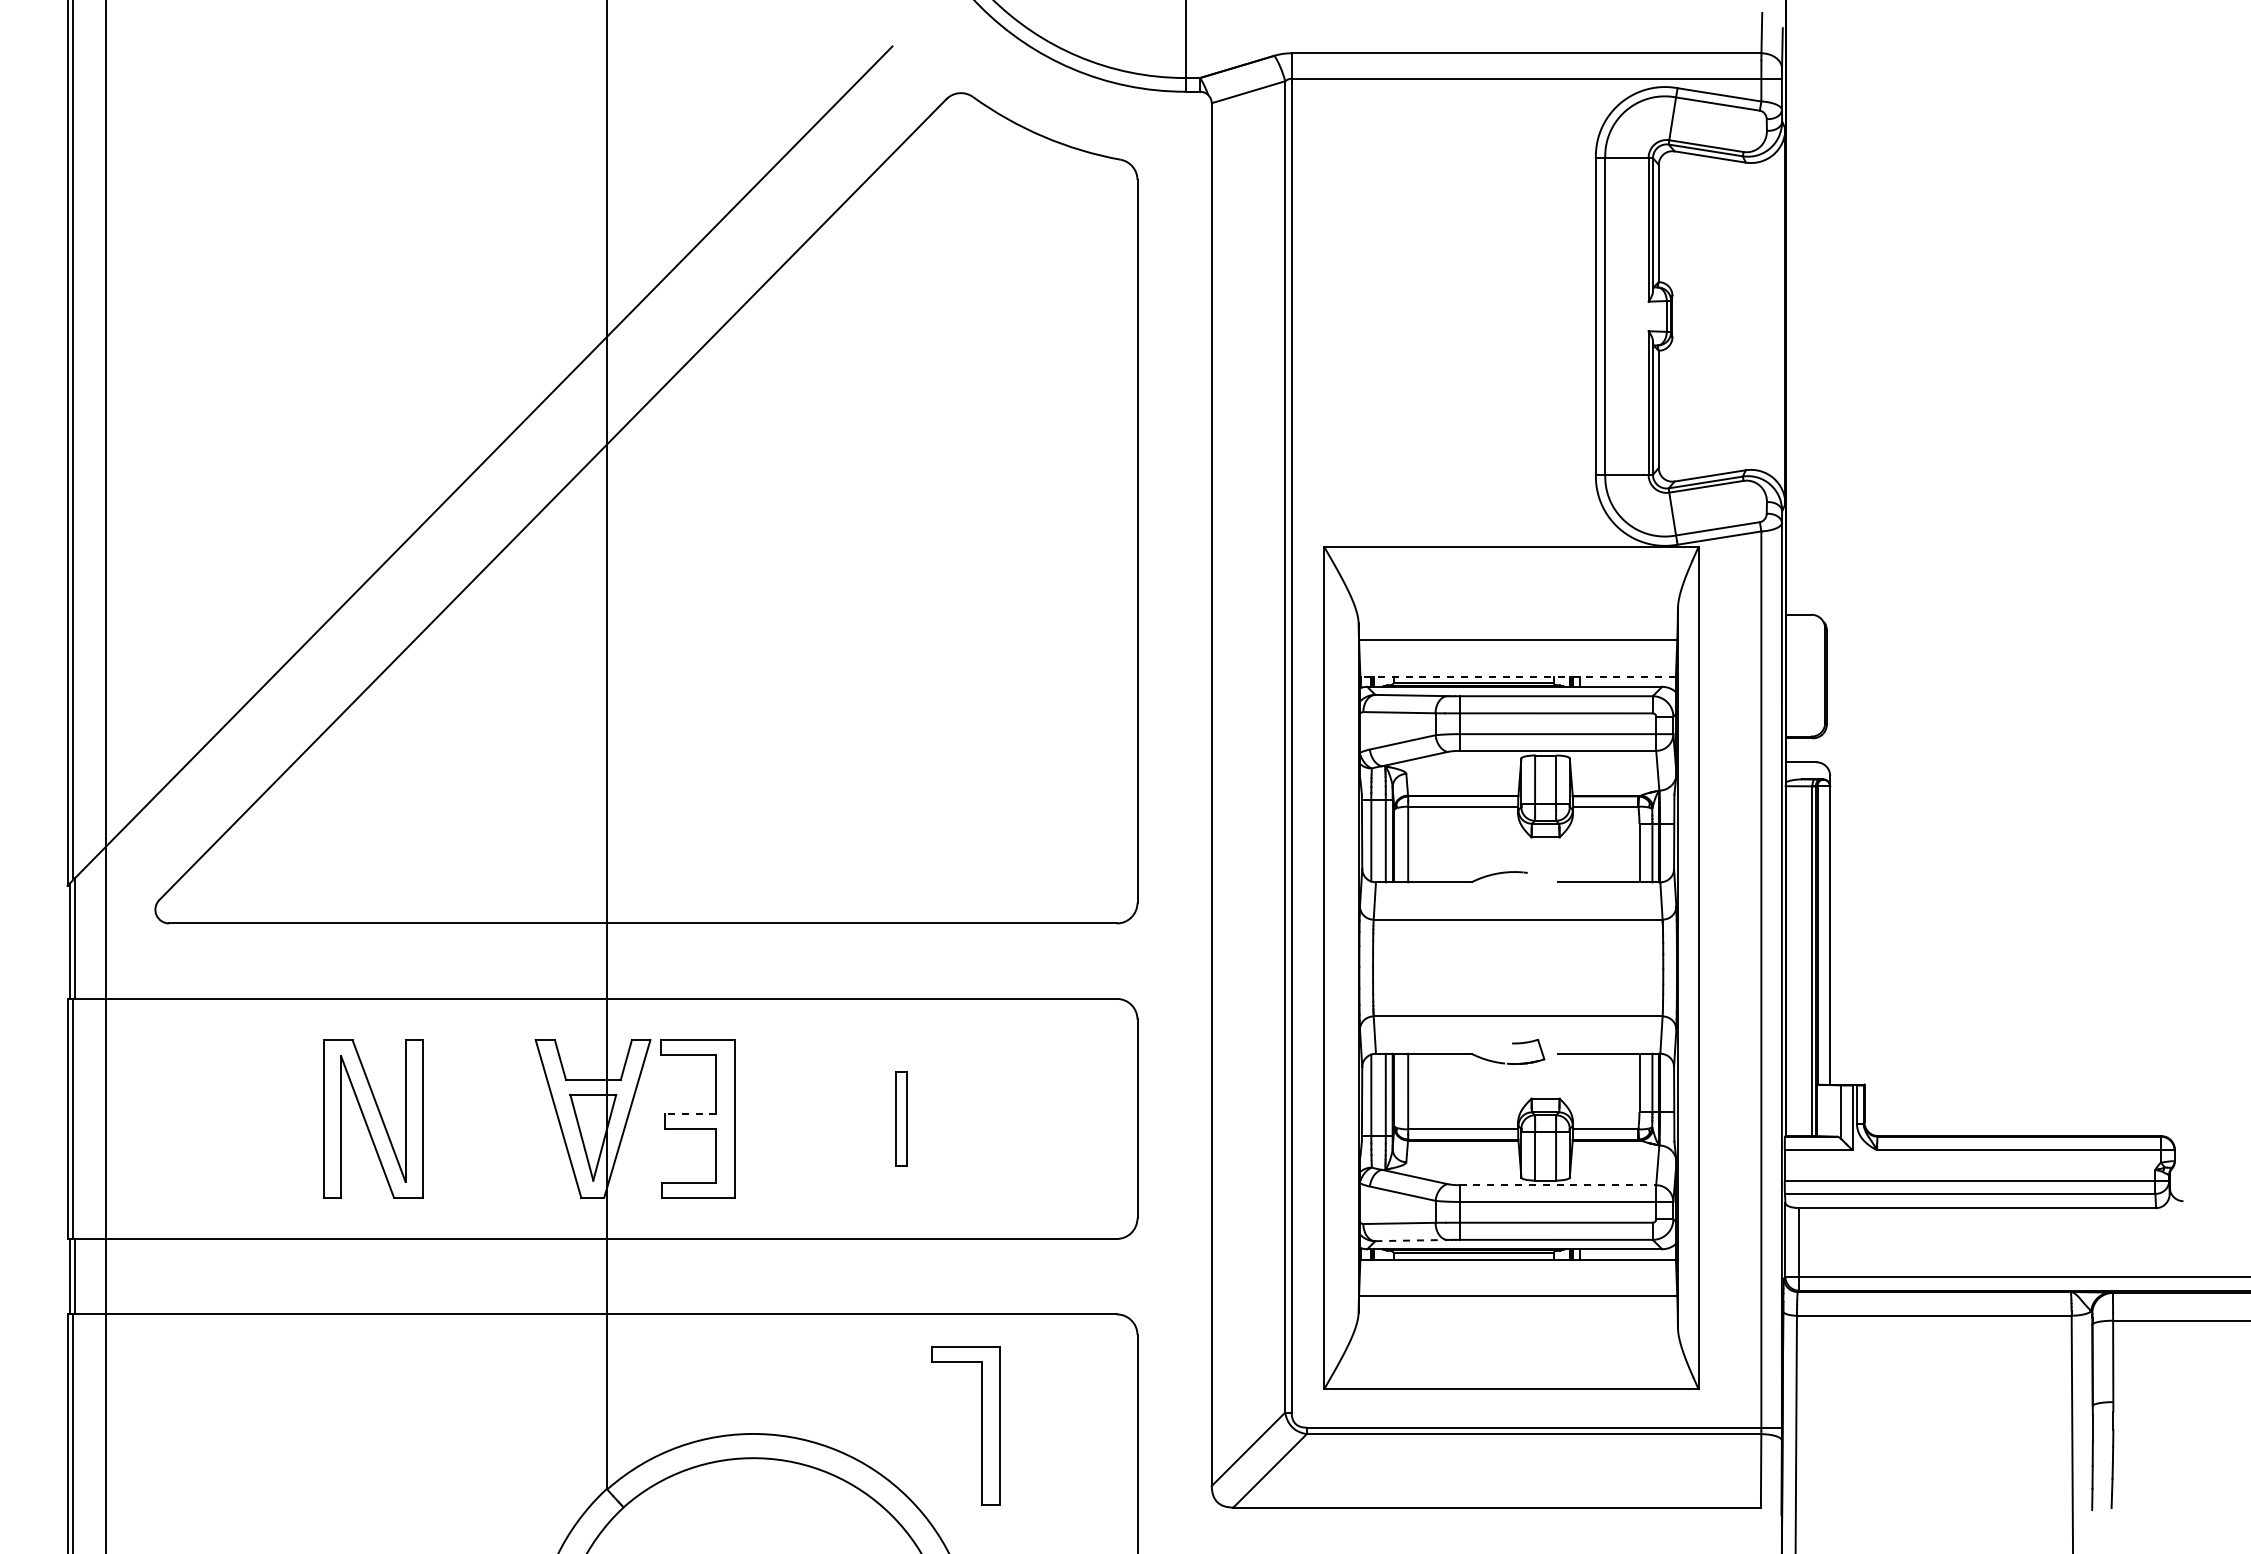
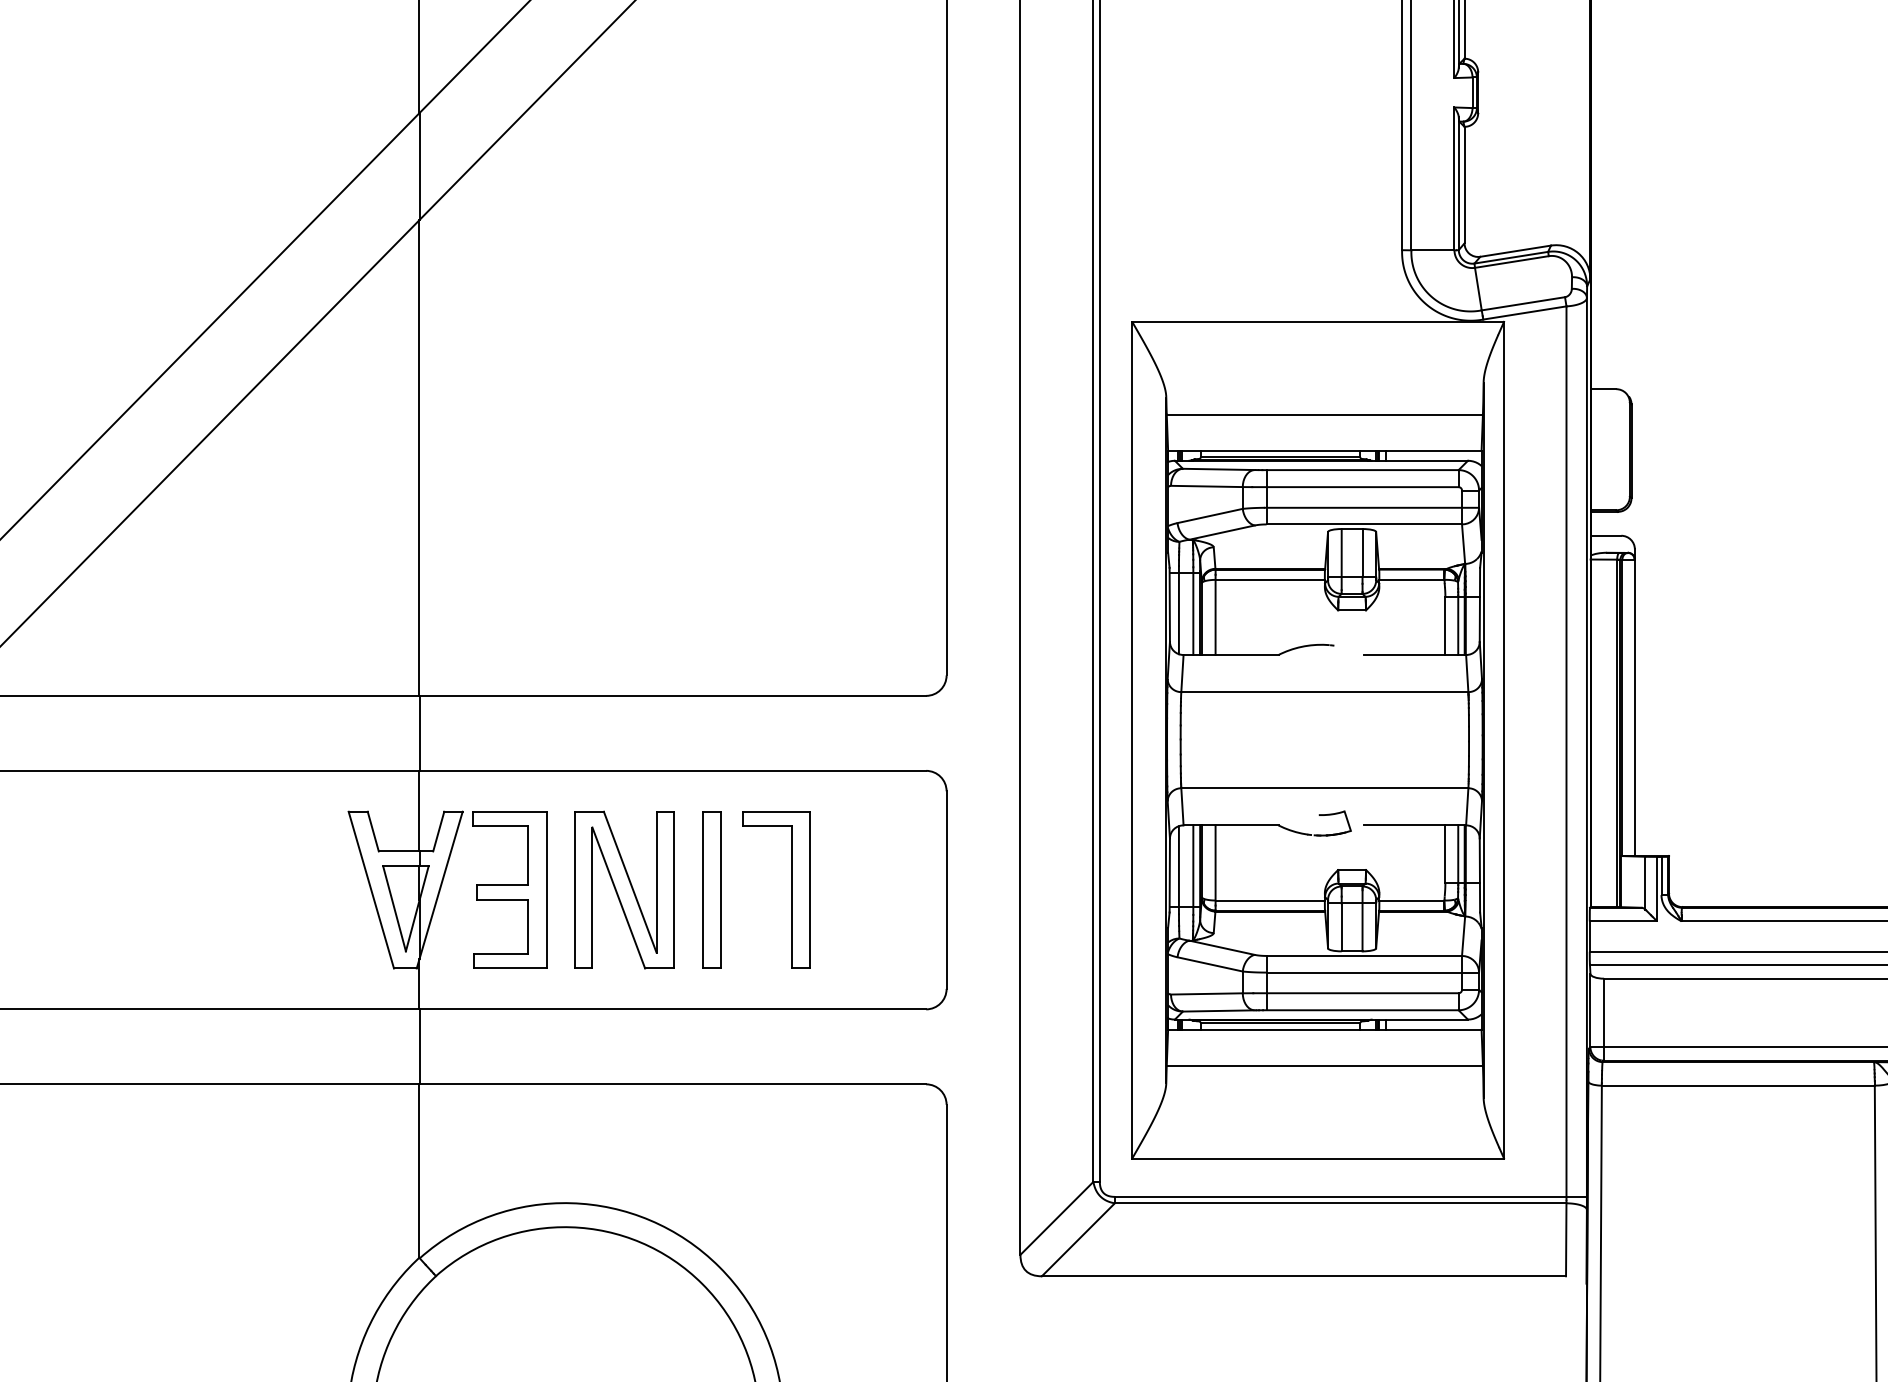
line: (1518, 676) -> (1325, 450), dashed -> solid
line: (690, 1114) -> (502, 885), dashed -> solid
part: (373, 1118) -> (624, 889), moved
part: (900, 1118) -> (711, 889), size x1.67
line: (1558, 1185) -> (1364, 956), dashed -> solid
line: (1412, 1240) -> (1219, 1010), dashed -> solid
part: (981, 1425) -> (791, 889), moved

